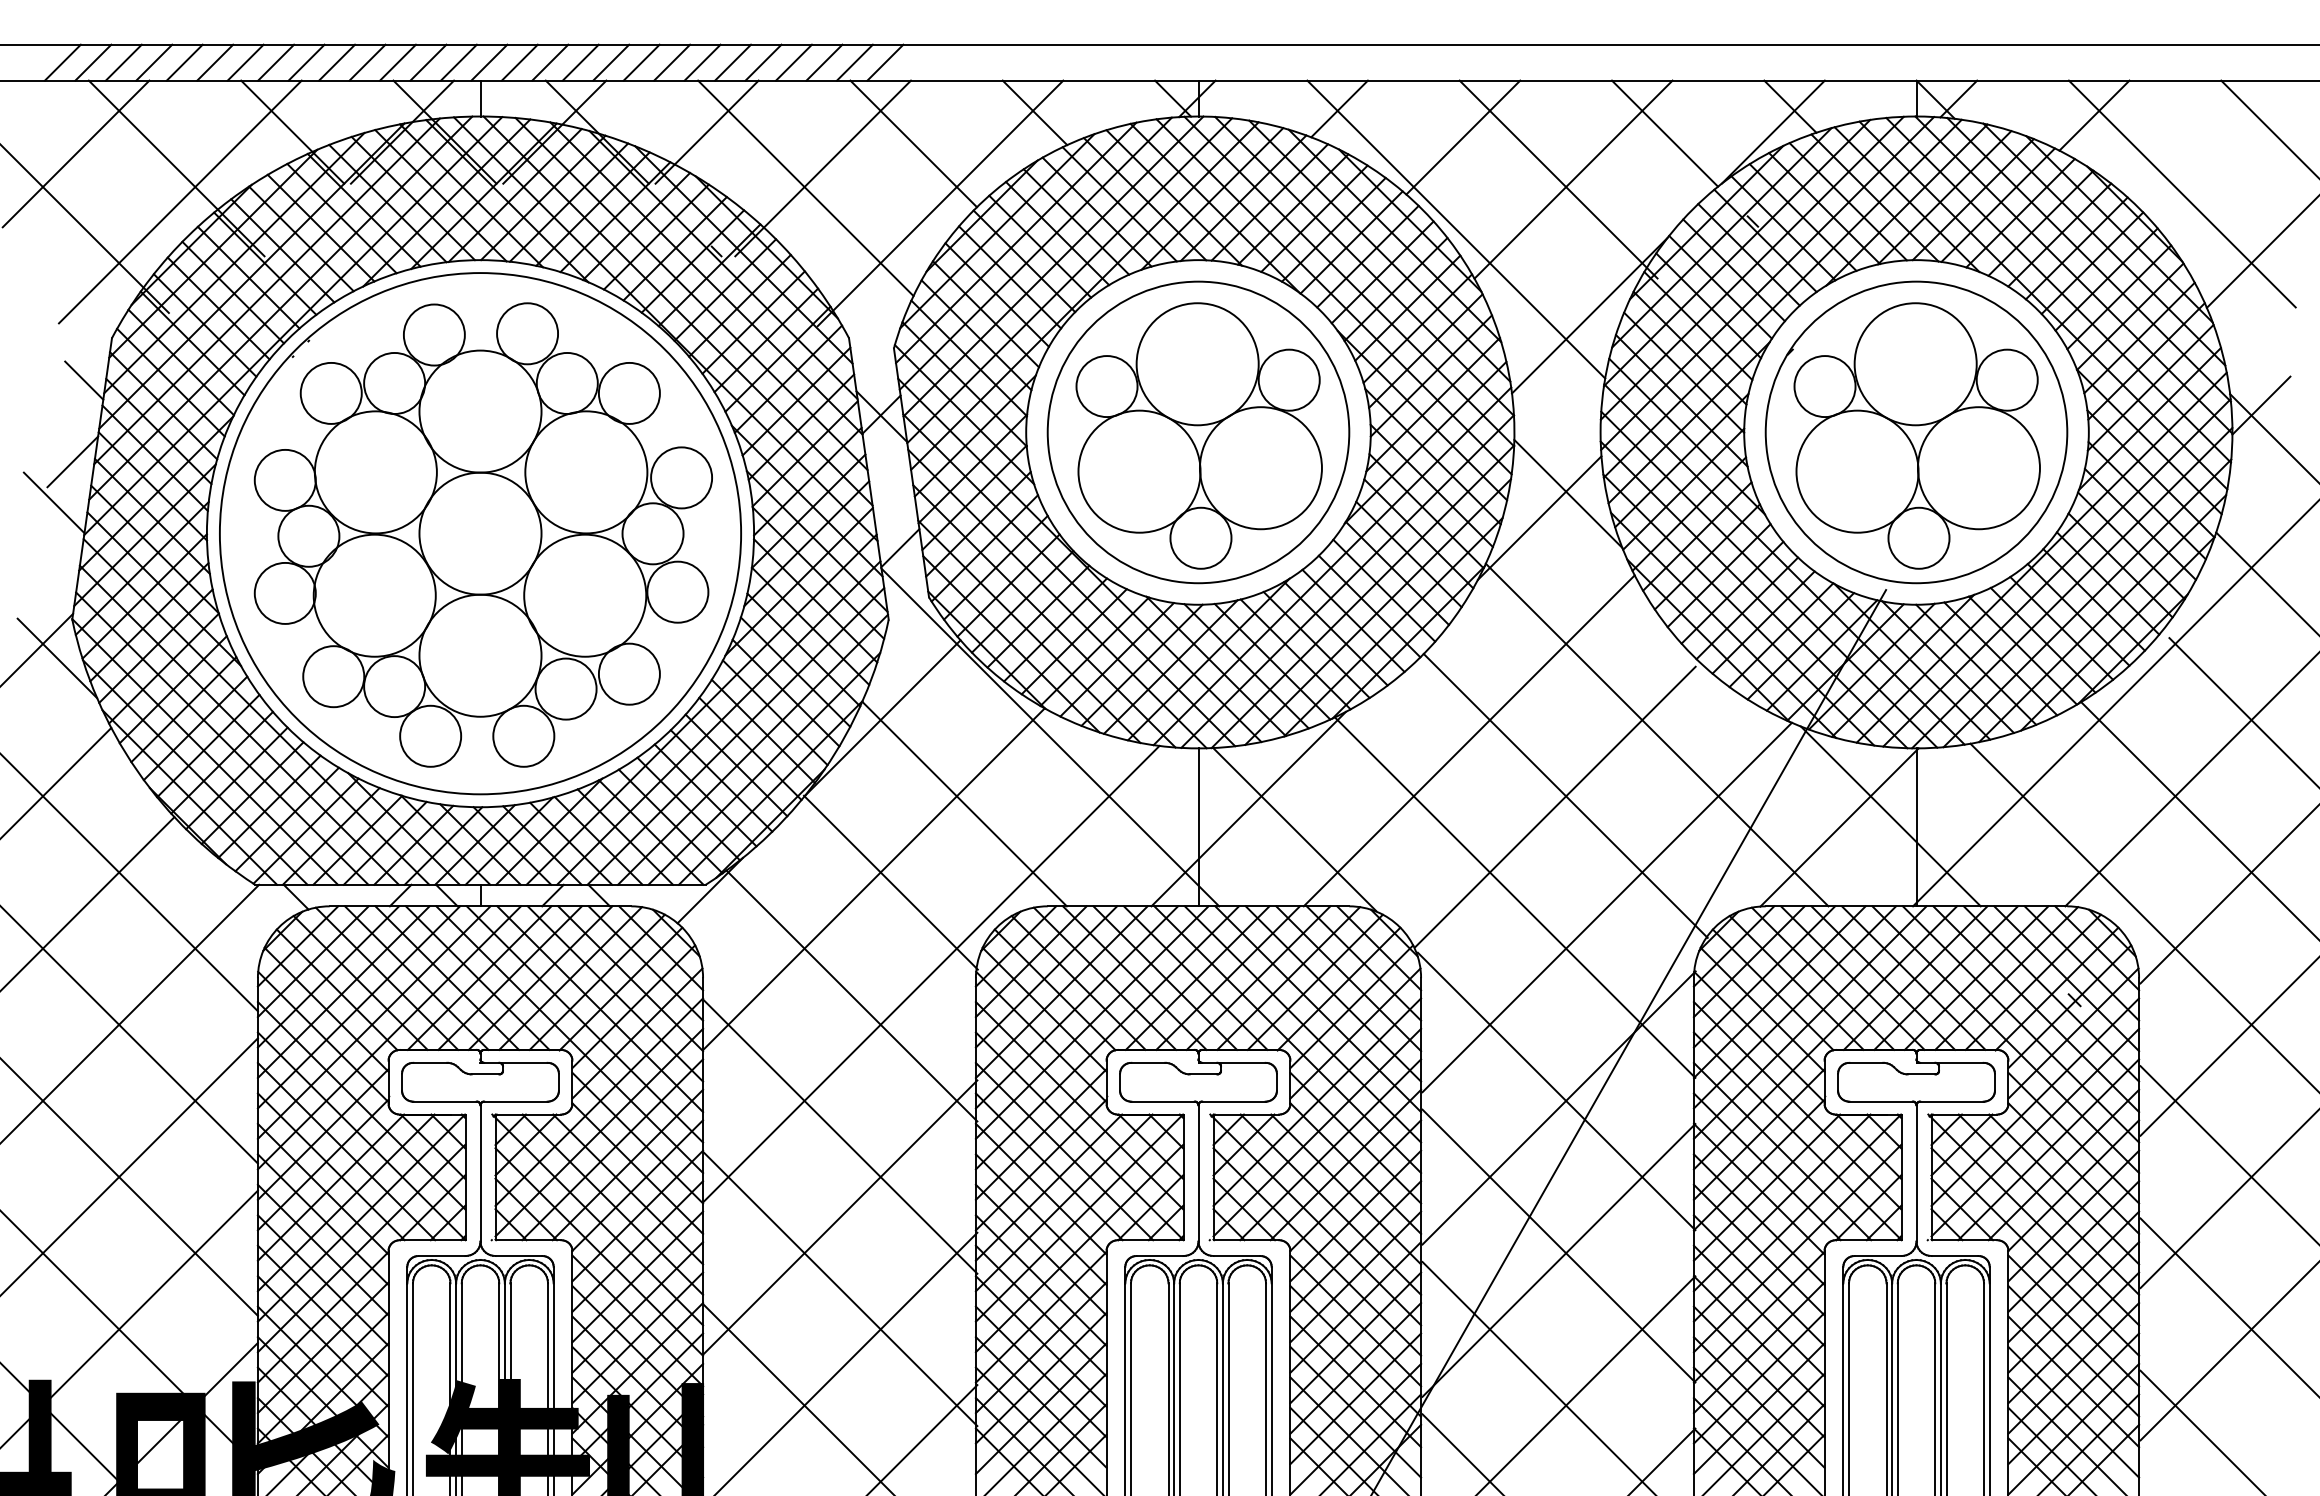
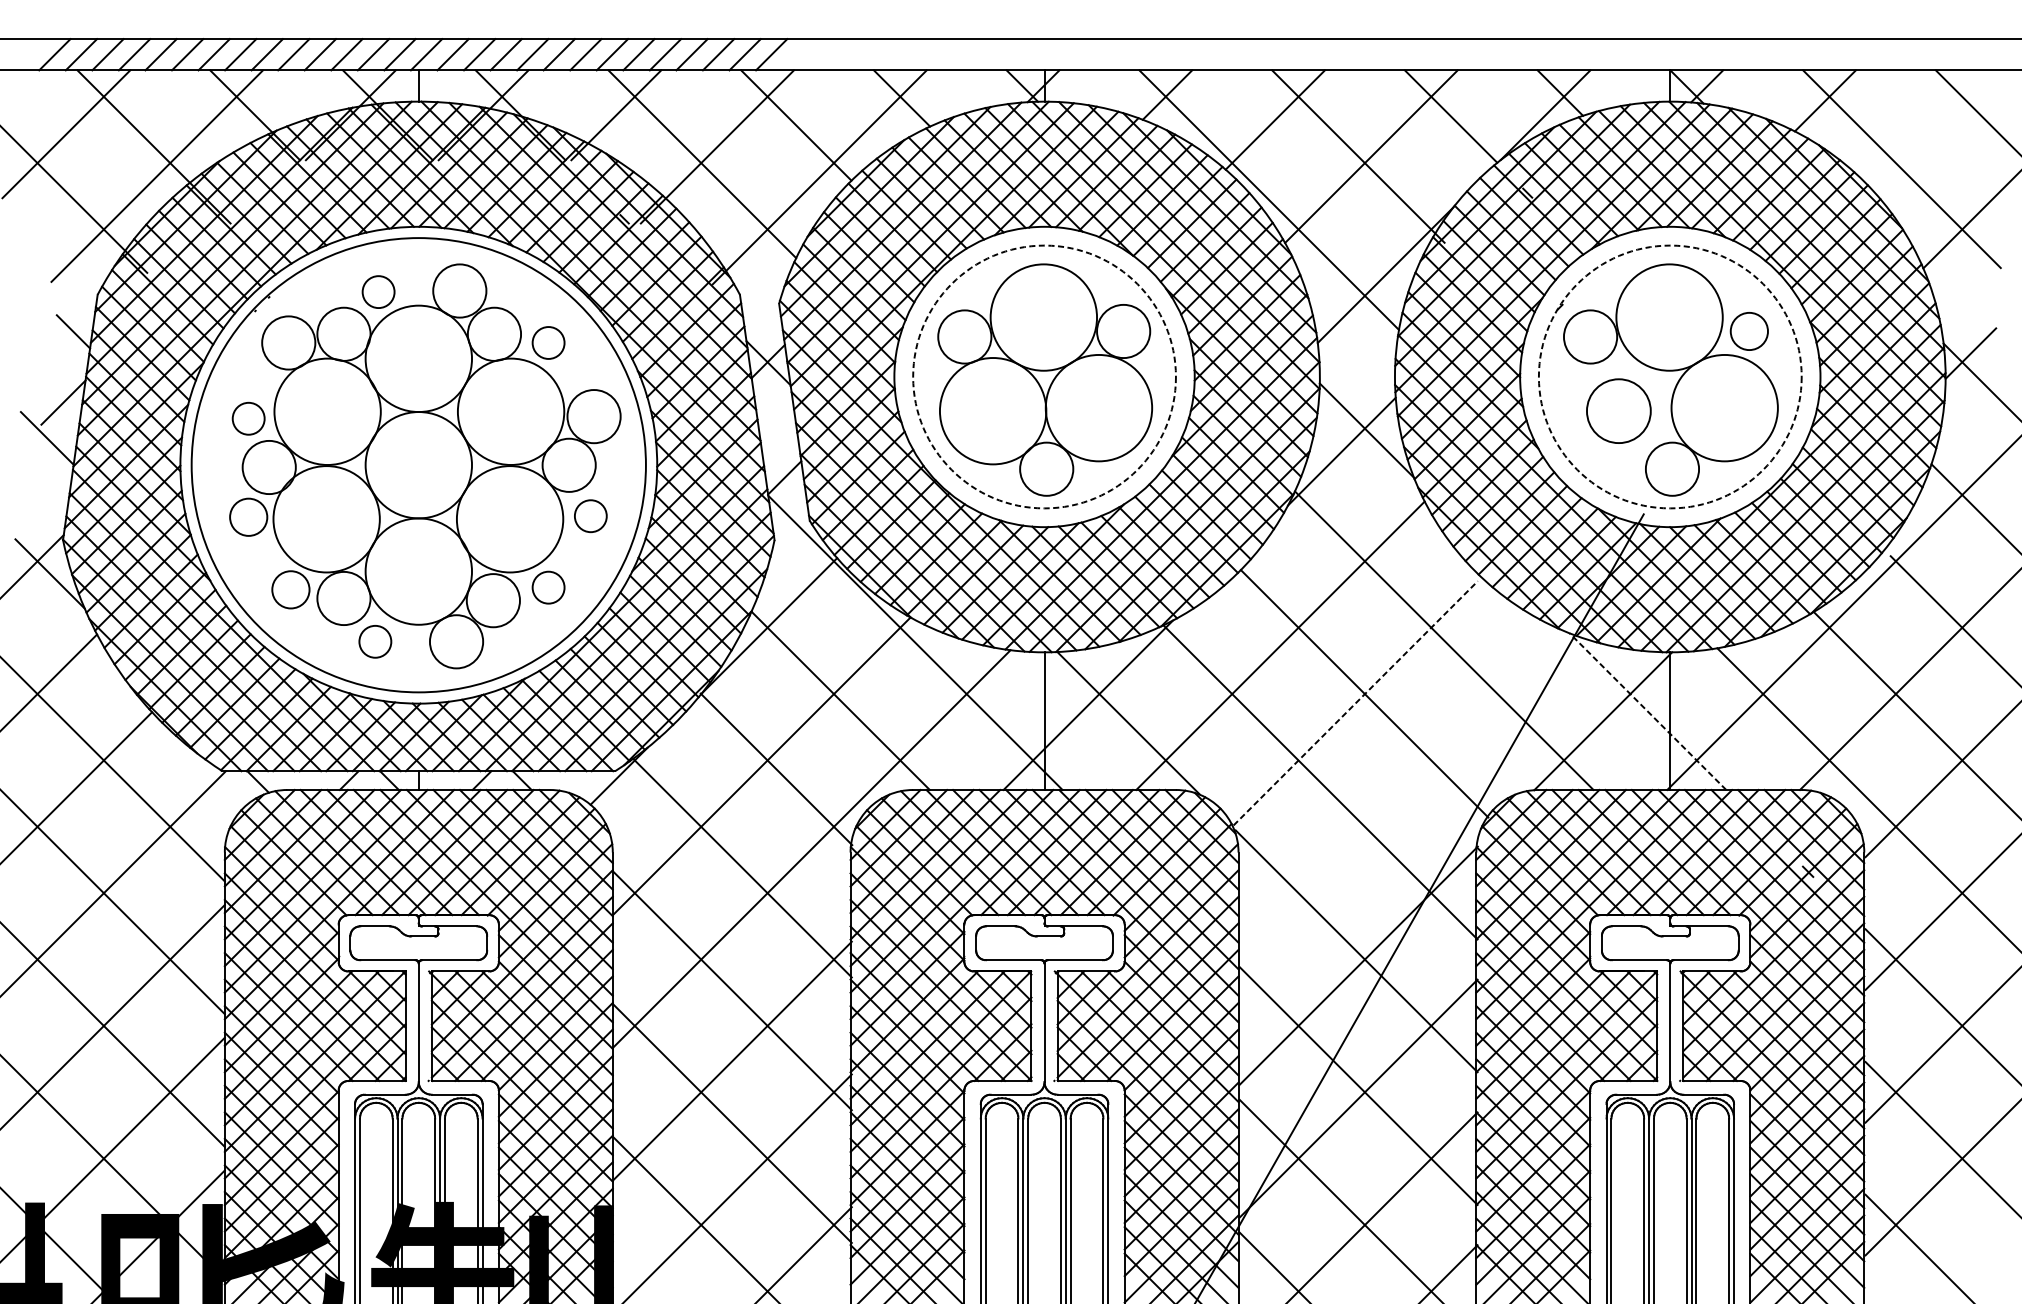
circle: (433, 334) -> (377, 291), size x0.6
circle: (2006, 379) -> (1748, 330), size x0.7
circle: (628, 392) -> (547, 342), size x0.6
circle: (1198, 432) -> (1044, 377), solid -> dashed
circle: (1916, 432) -> (1670, 377), solid -> dashed
circle: (1857, 471) -> (1618, 411), size x0.6
circle: (284, 479) -> (248, 418), size x0.6
circle: (677, 591) -> (590, 515), size x0.6
circle: (284, 592) -> (248, 516), size x0.7
circle: (628, 673) -> (547, 587), size x0.6
circle: (333, 676) -> (290, 589), size x0.7
circle: (430, 735) -> (375, 641), size x0.6
line: (1555, 806) -> (1355, 702), solid -> dashed
line: (1890, 816) -> (1647, 711), solid -> dashed
line: (1606, 907) -> (1400, 791), removed

